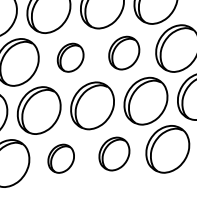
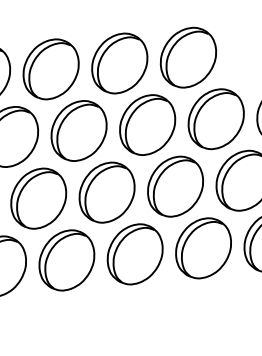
part: (124, 52) -> (147, 124), size x1.43
part: (70, 57) -> (78, 130), size x1.67
part: (113, 154) -> (134, 254), size x1.43
part: (60, 158) -> (66, 260), size x1.67

